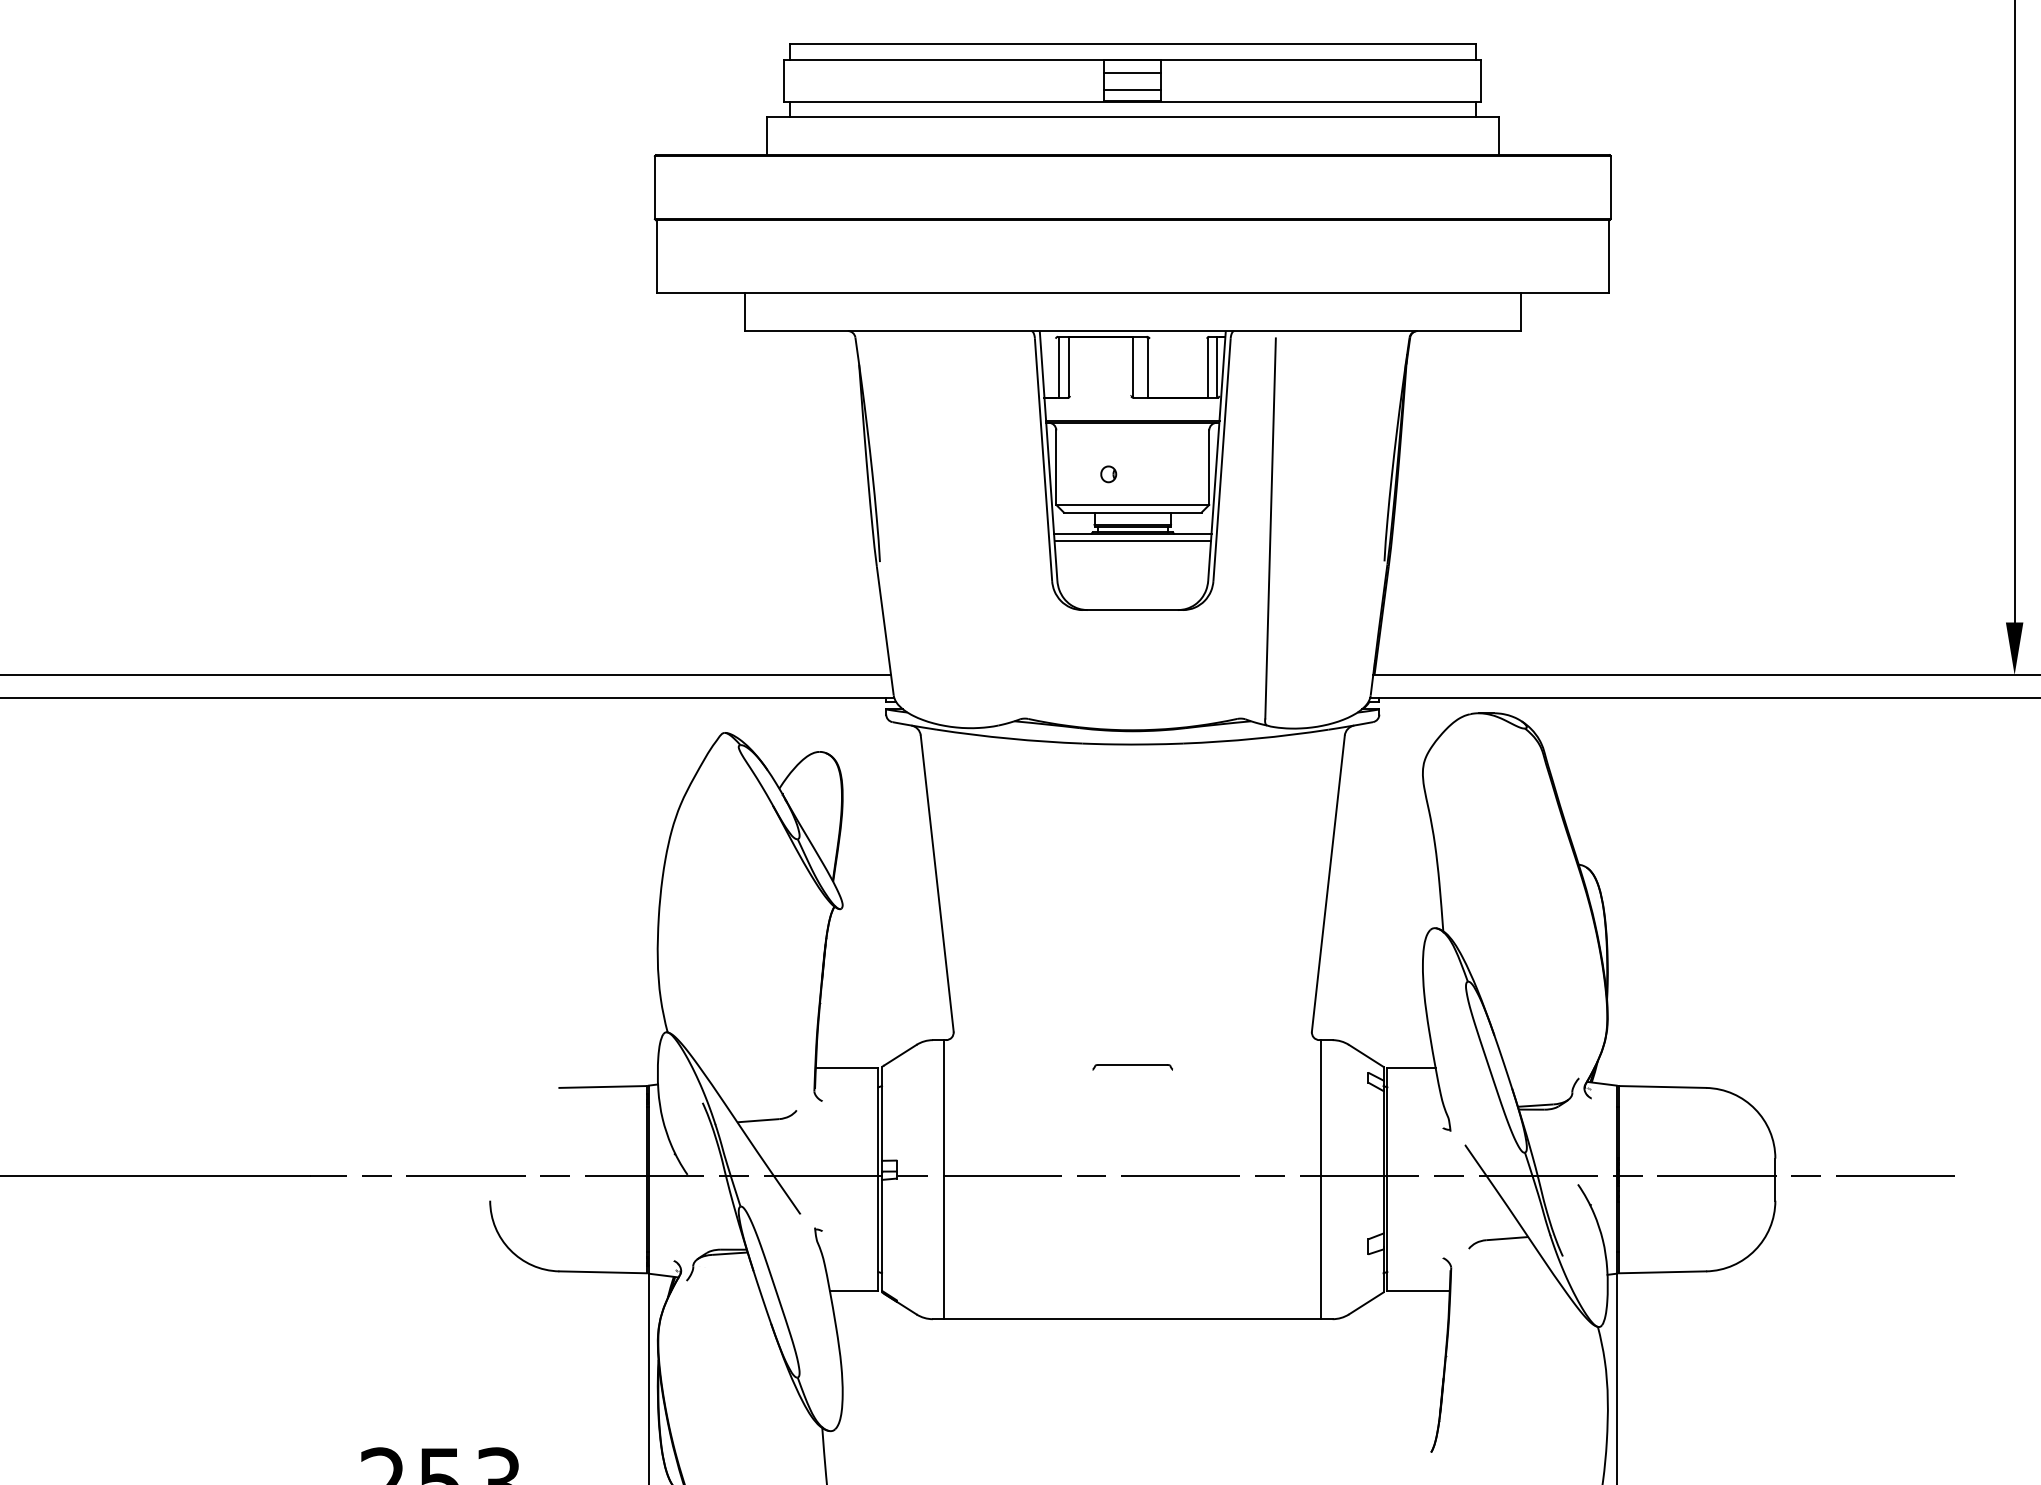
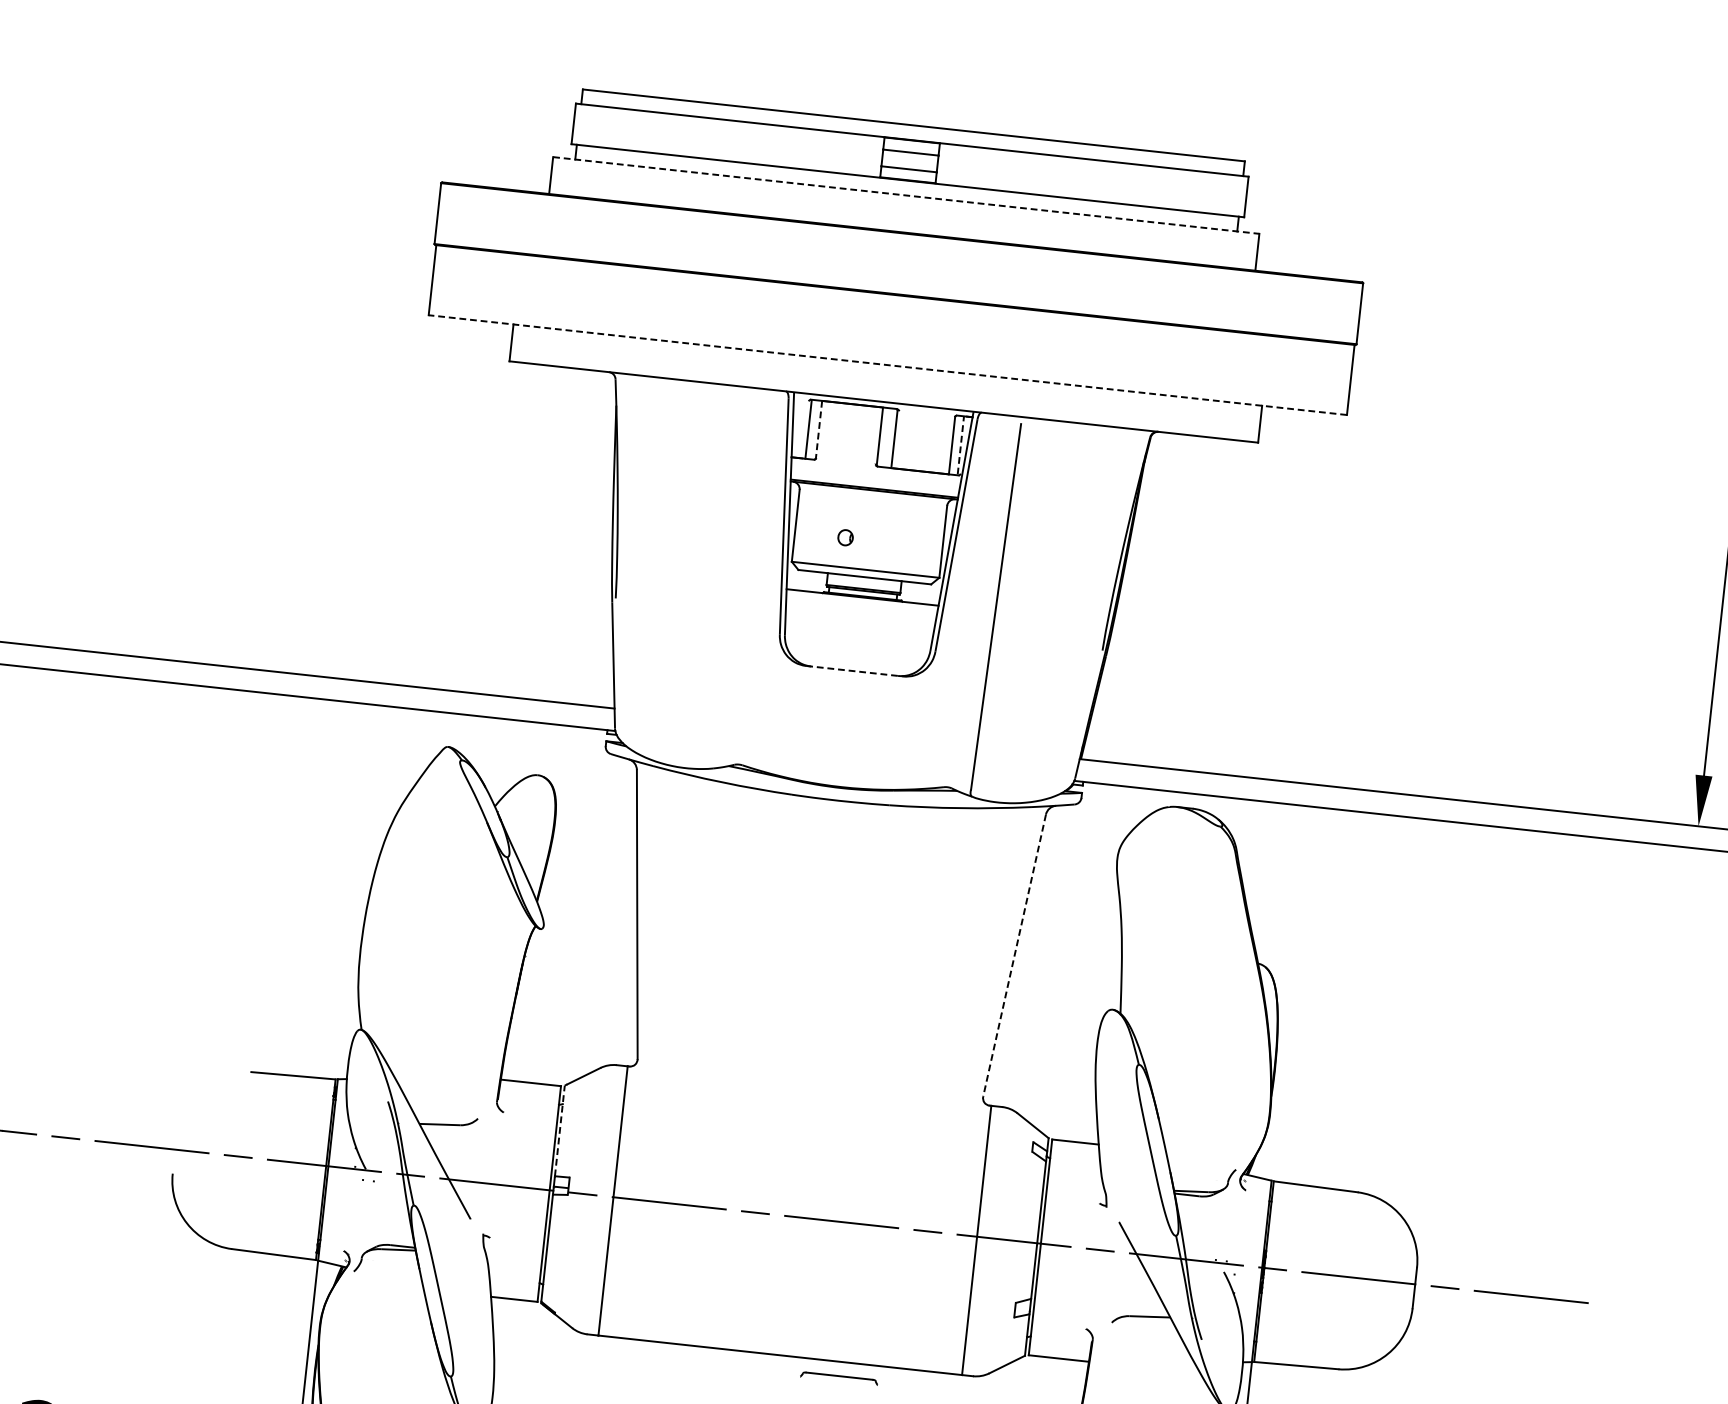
line: (1133, 116) -> (907, 195), solid -> dashed
line: (1132, 292) -> (887, 364), solid -> dashed
line: (1069, 366) -> (819, 429), solid -> dashed
line: (1216, 366) -> (960, 444), solid -> dashed
line: (1132, 541) -> (861, 605), removed
line: (1133, 610) -> (855, 671), solid -> dashed
line: (1328, 883) -> (1014, 955), solid -> dashed
part: (1132, 1067) -> (838, 1378), moved
line: (882, 1113) -> (560, 1130), solid -> dashed

